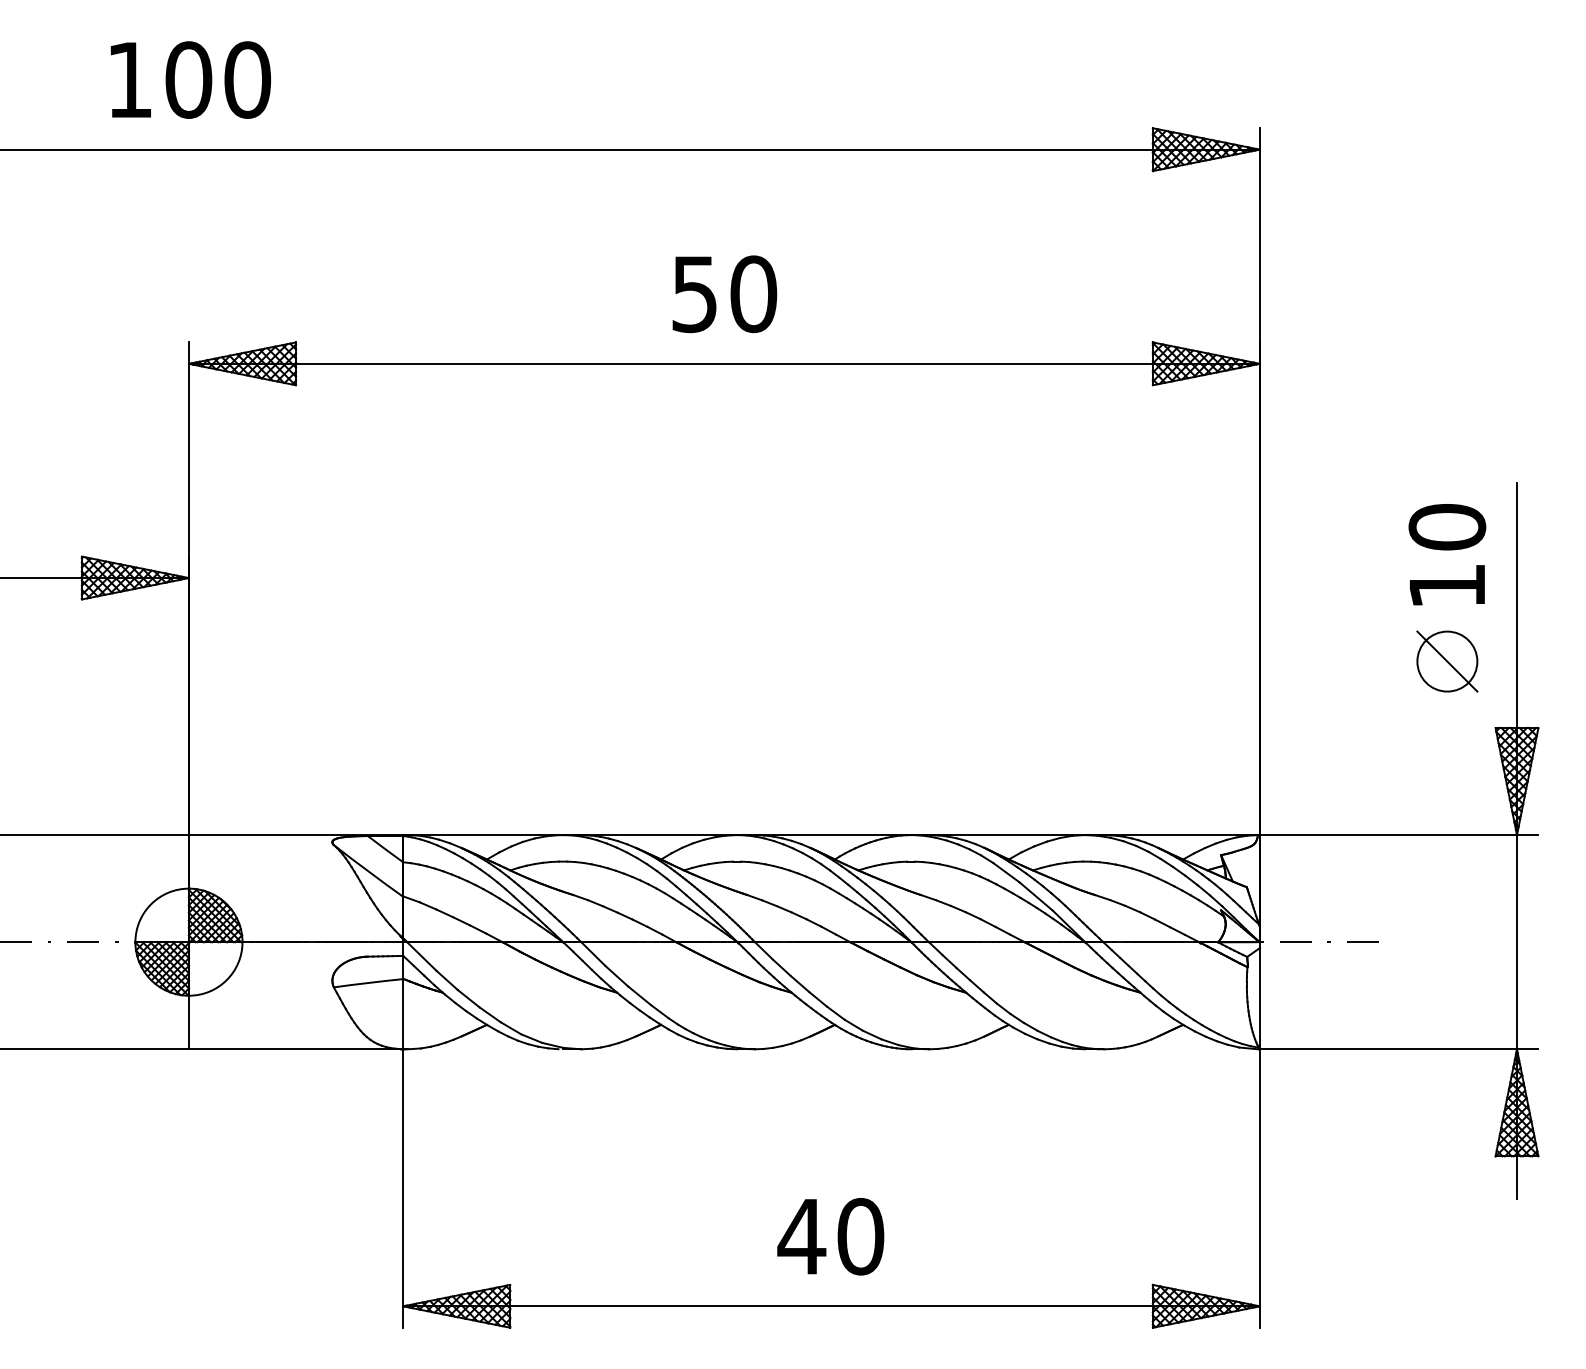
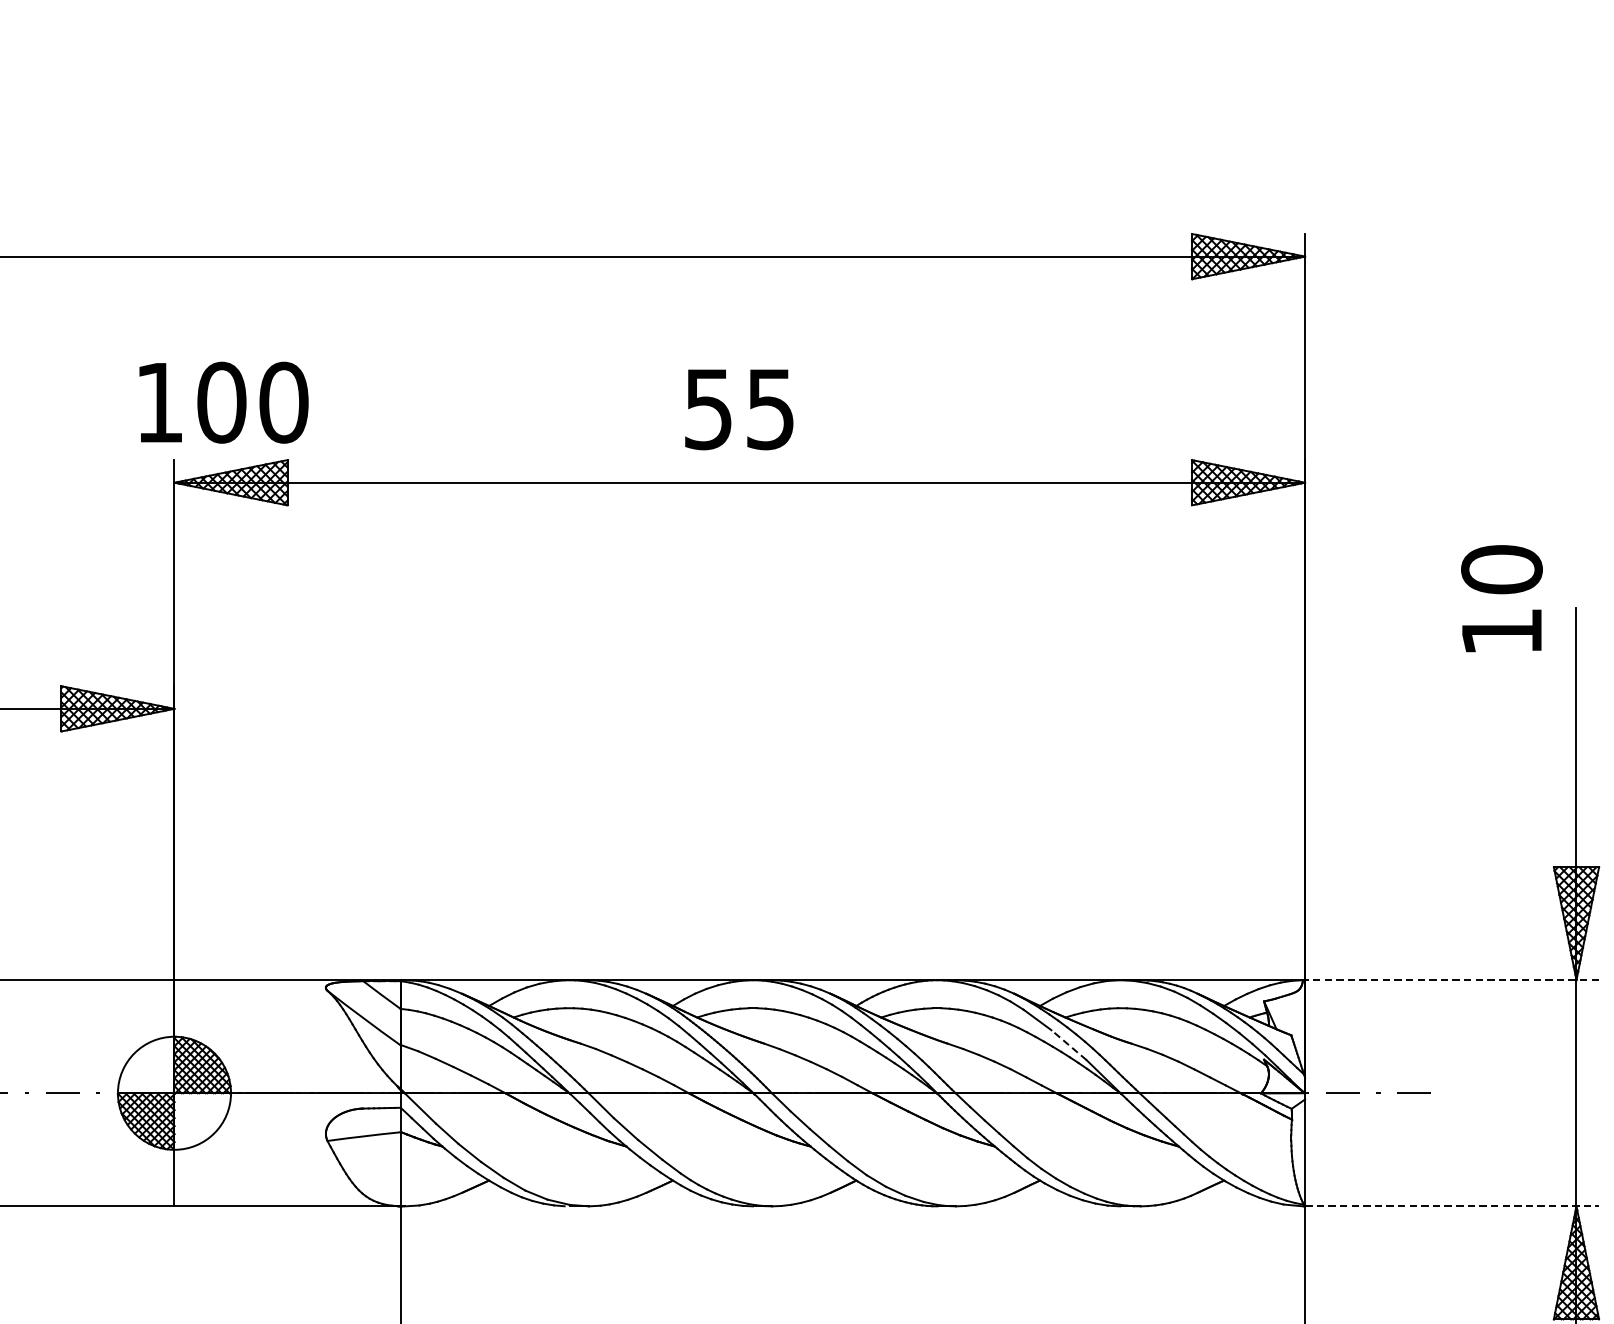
text: (190, 79) -> (223, 402), moved
text: (753, 294) -> (770, 409), 50 -> 55
text: (1447, 554) -> (1502, 598), moved
part: (1447, 661) -> (1503, 796), removed
line: (1398, 835) -> (1451, 980), solid -> dashed
line: (1036, 896) -> (1069, 1045), solid -> dashed
line: (1399, 1049) -> (1452, 1206), solid -> dashed

